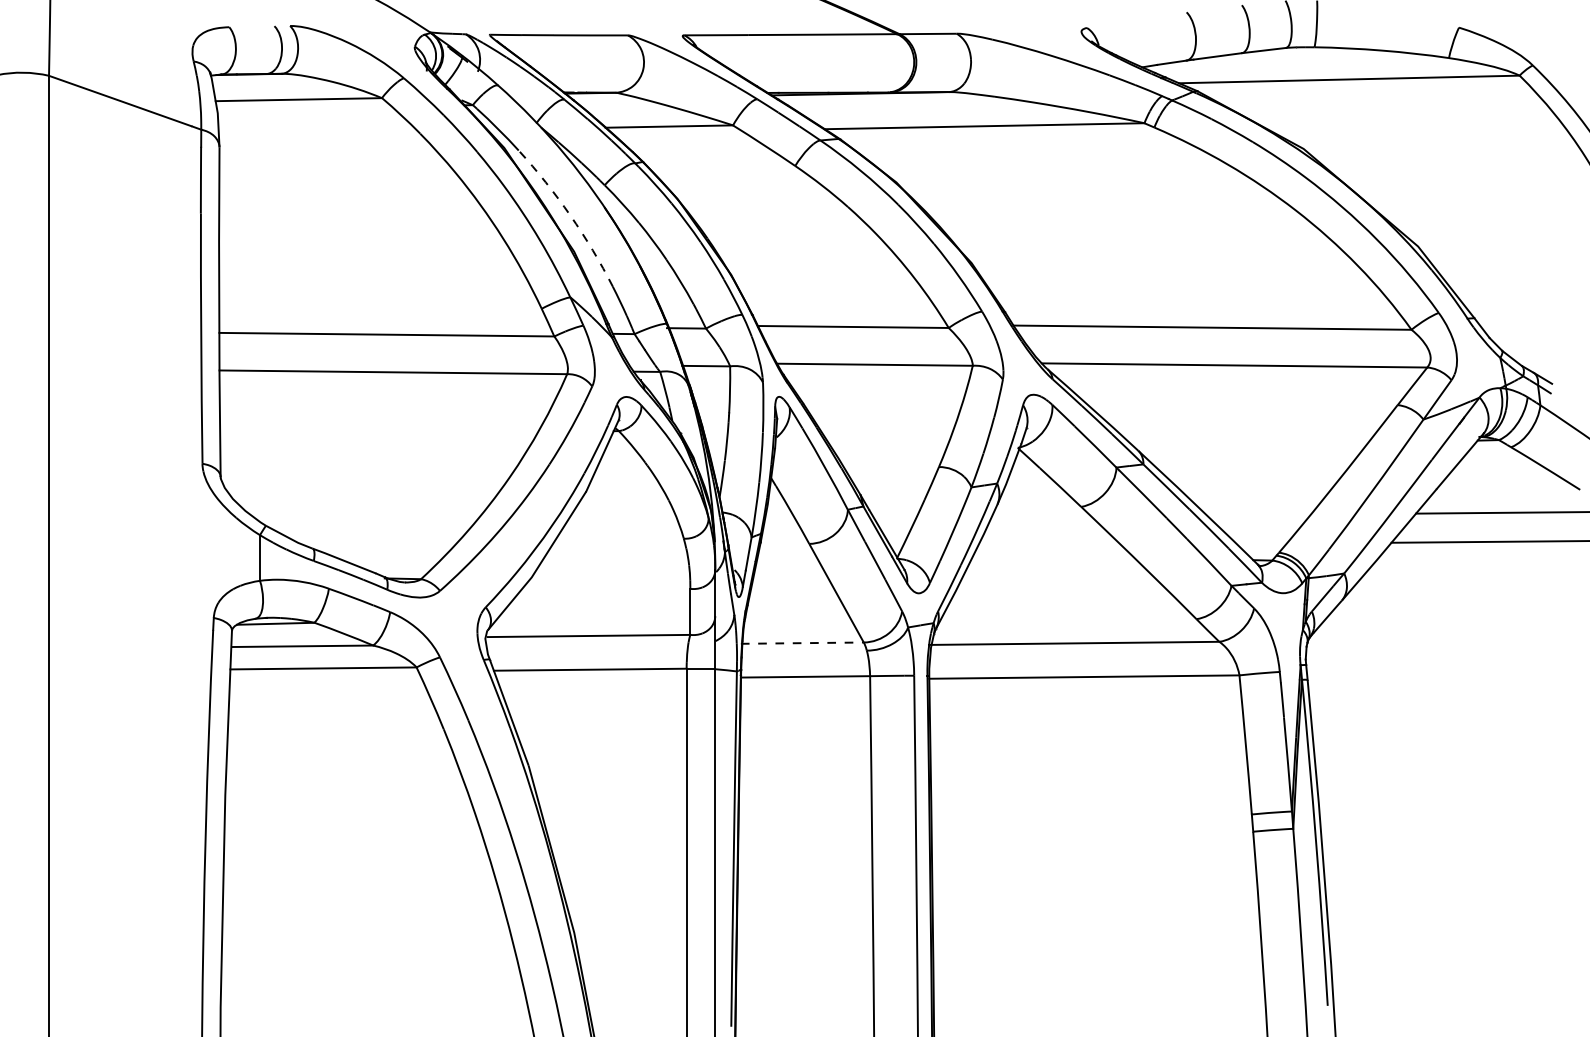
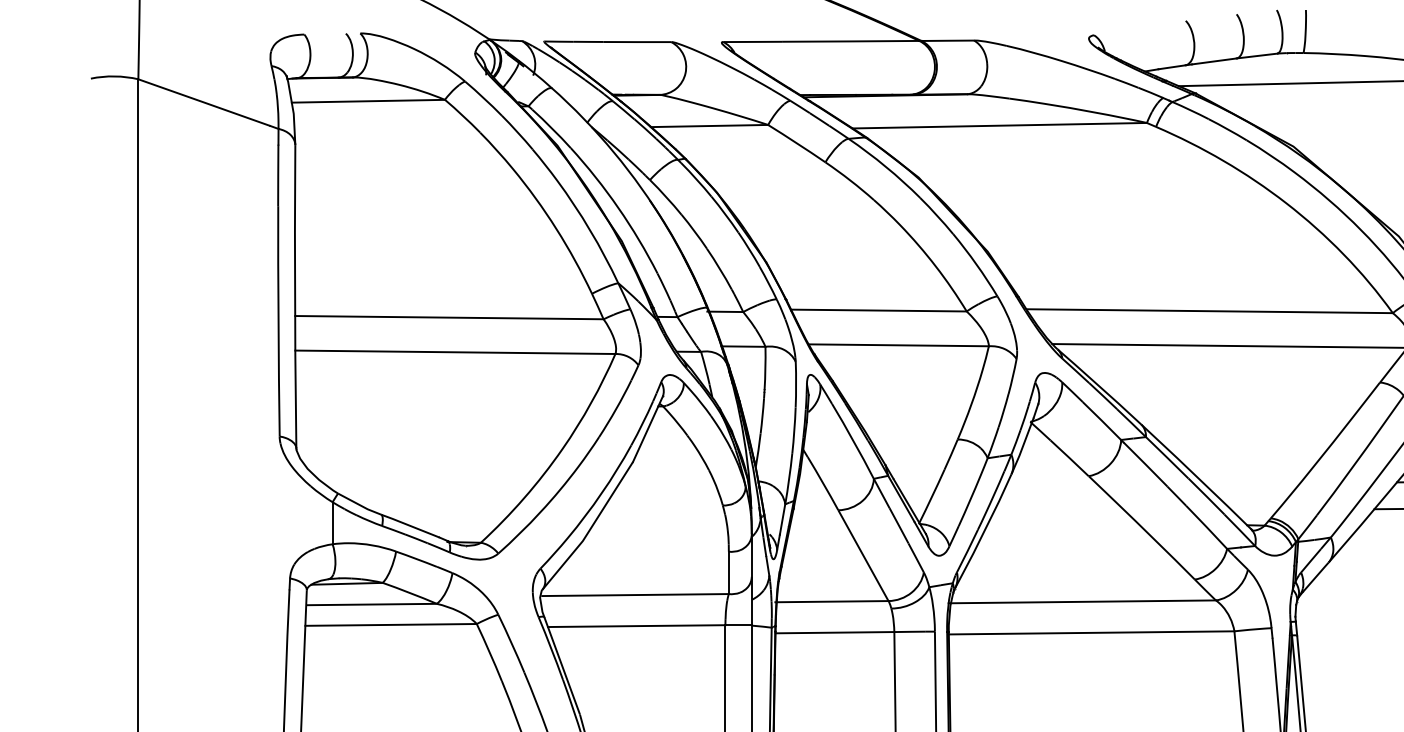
arc: (570, 215) -> (618, 207), dashed -> solid
line: (802, 643) -> (832, 601), dashed -> solid

